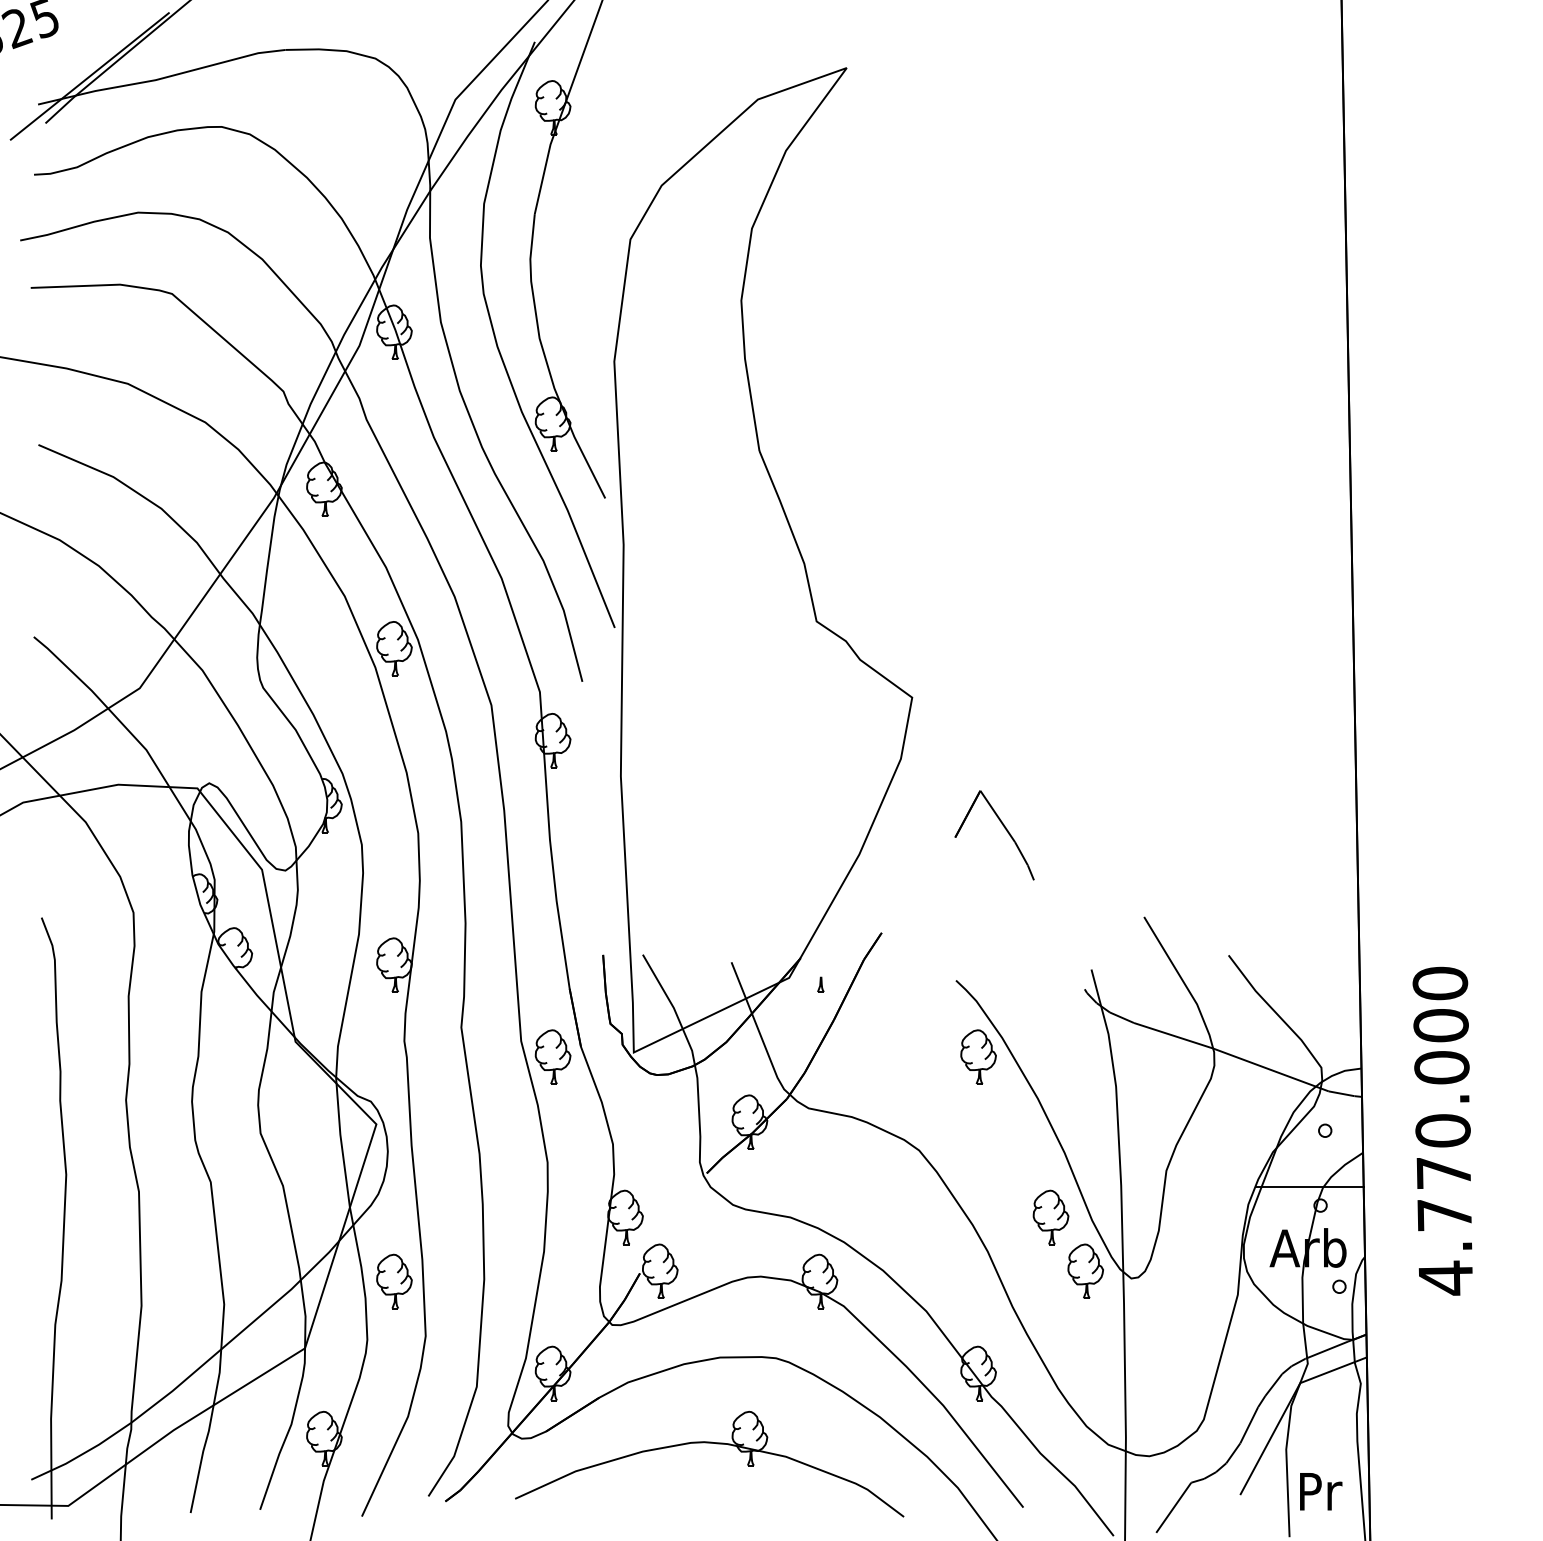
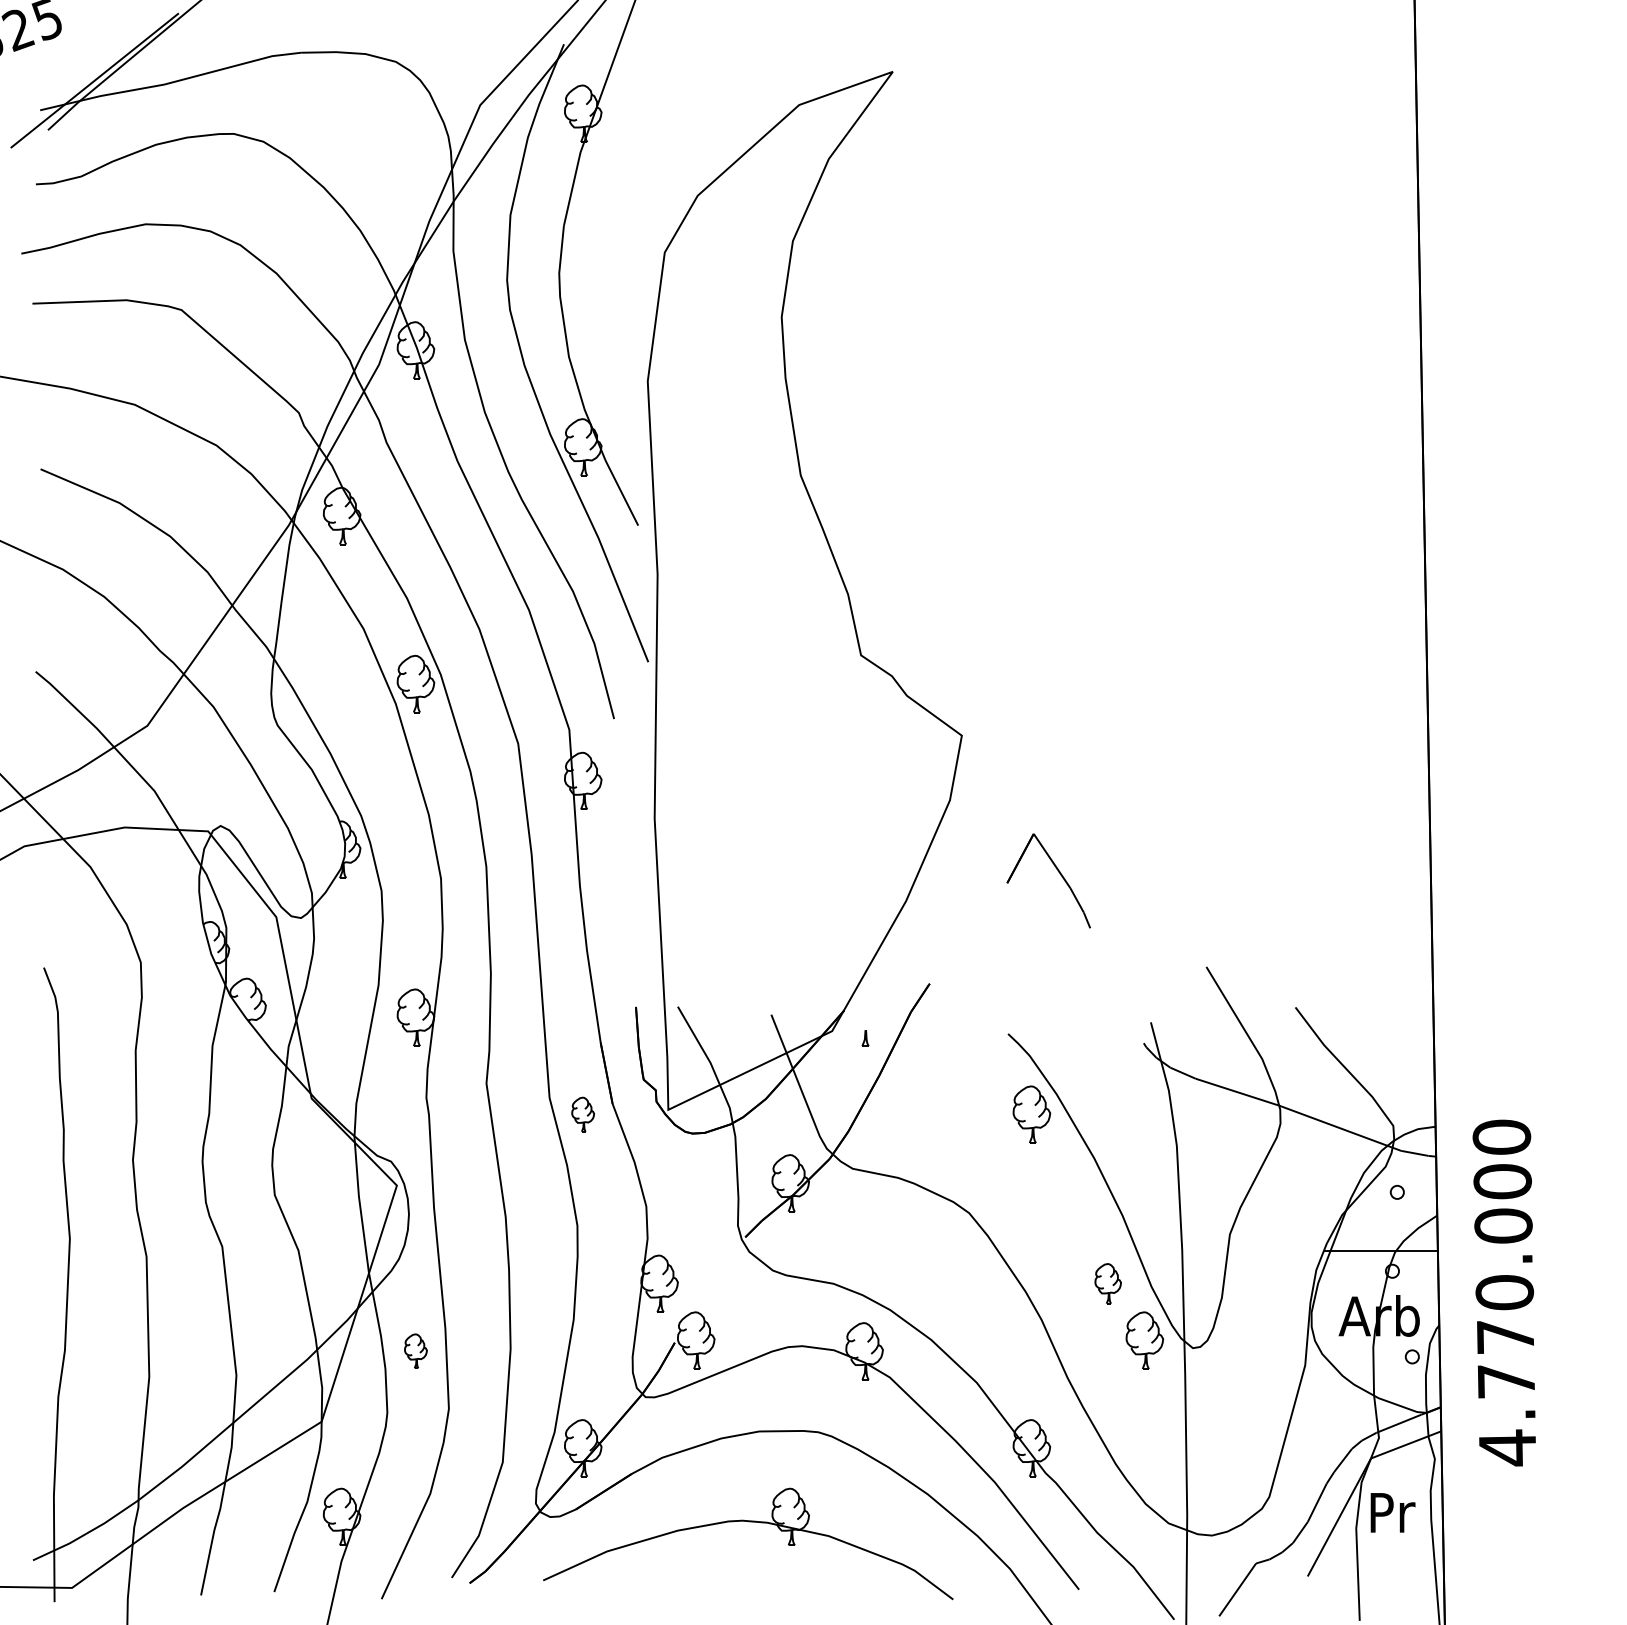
part: (552, 1056) -> (582, 1114), size x0.6
text: (1442, 1130) -> (1504, 1292), moved
part: (1050, 1217) -> (1107, 1283), size x0.7
part: (394, 1281) -> (415, 1351), size x0.6
text: (1321, 1491) -> (1393, 1512), moved

